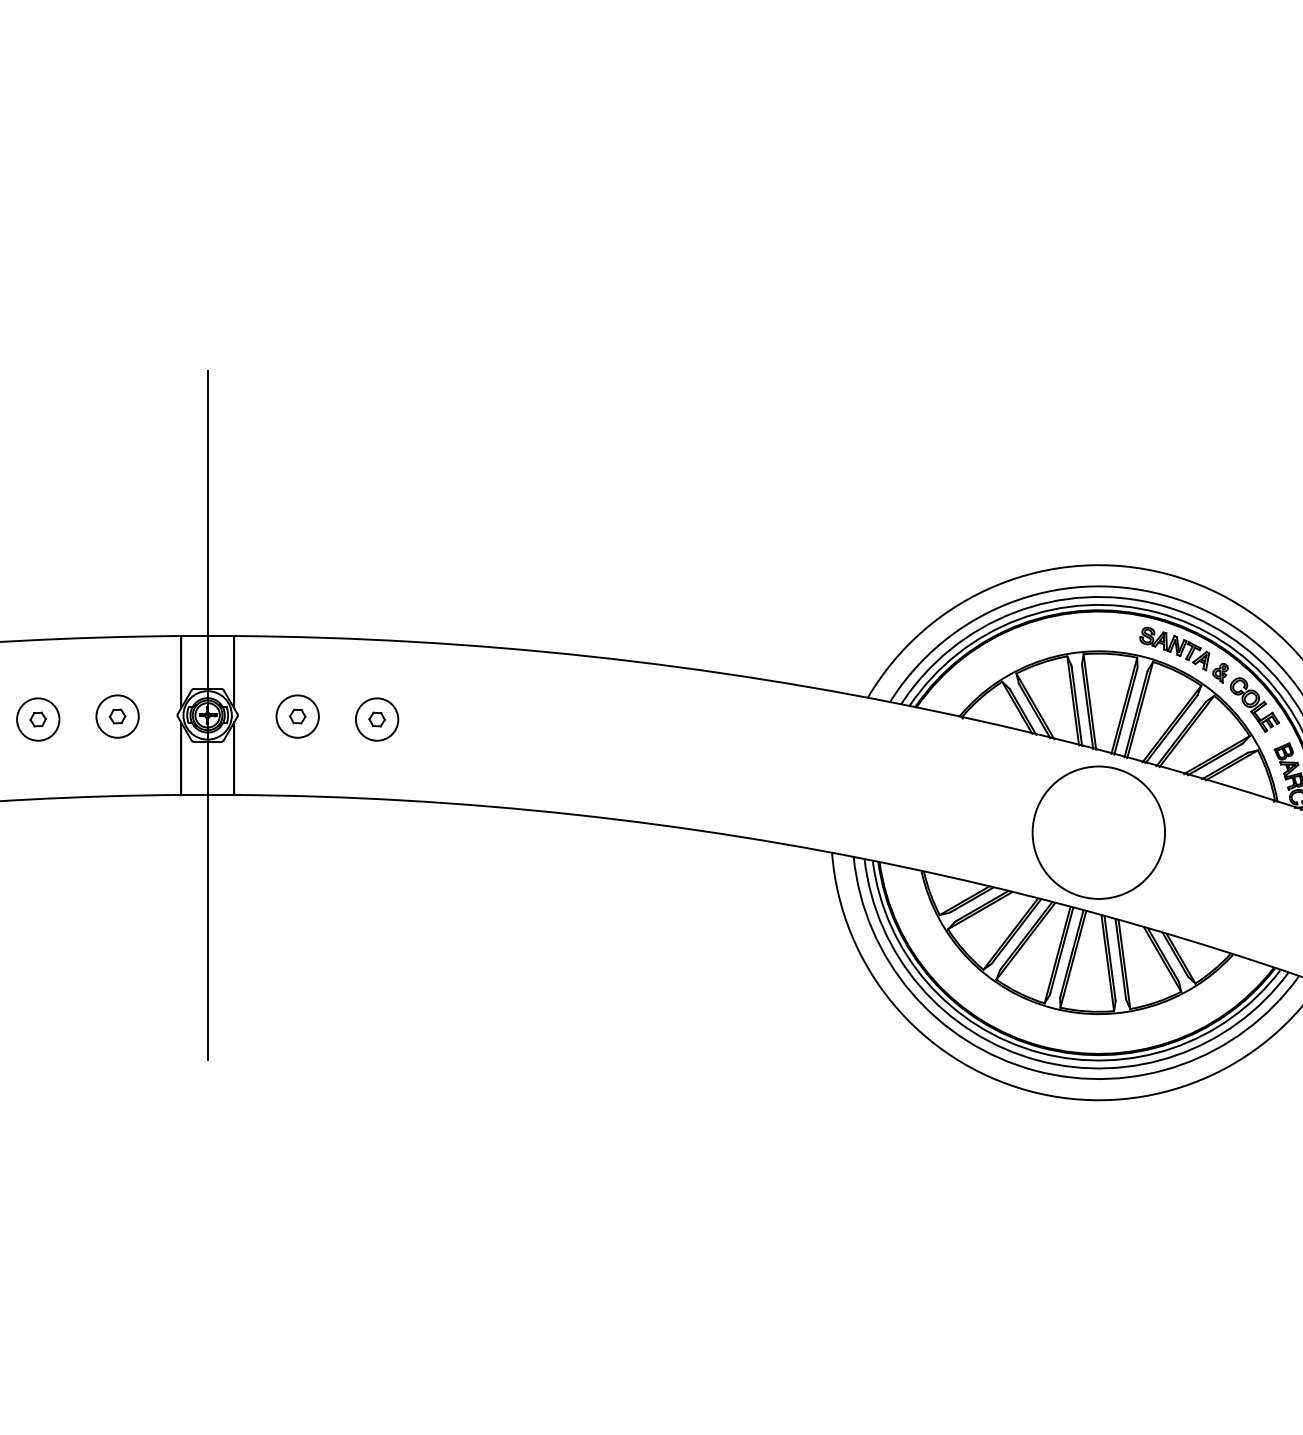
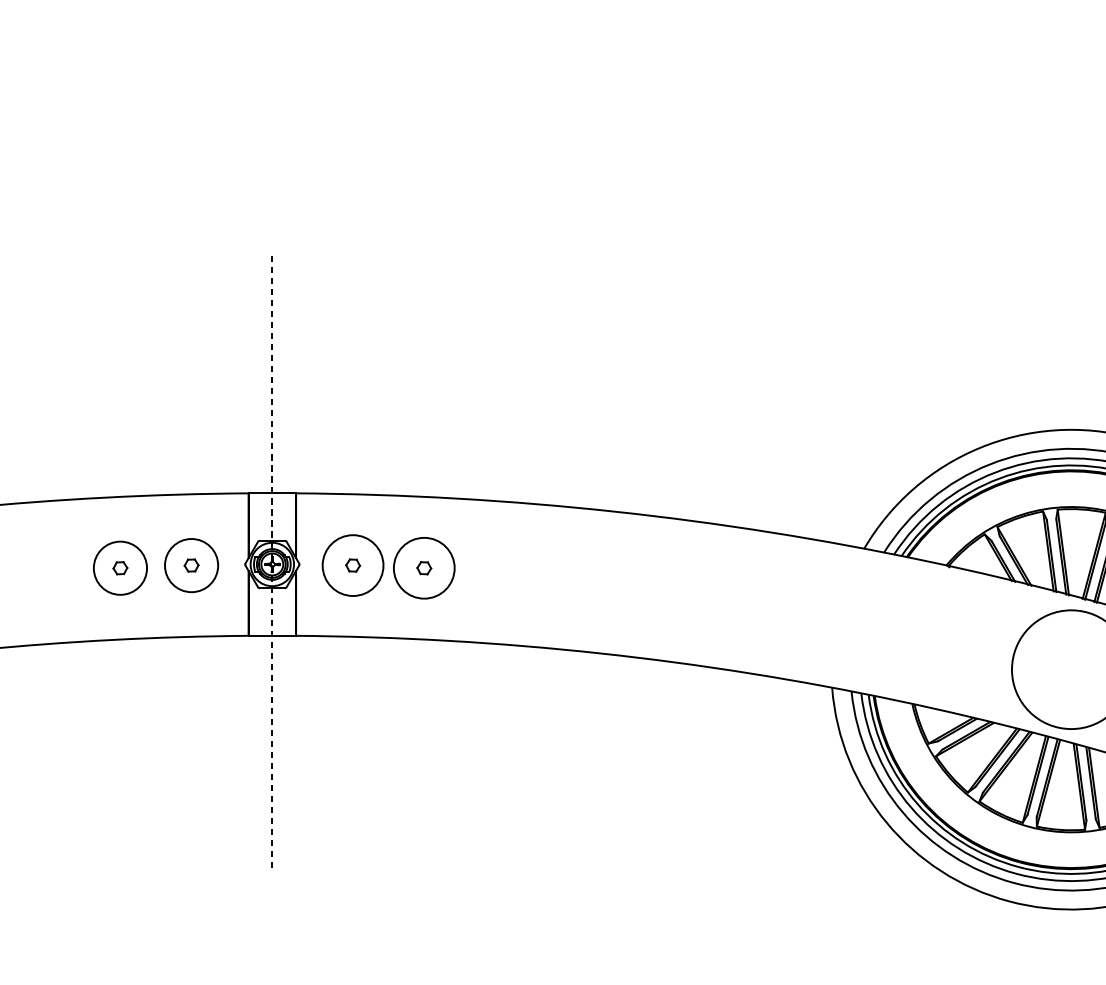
line: (207, 715) -> (272, 564), solid -> dashed
circle: (117, 716) -> (191, 565), size x1.4
circle: (297, 716) -> (352, 565), size x1.6
circle: (38, 719) -> (120, 568), size x1.4
circle: (376, 719) -> (423, 568), size x1.6

